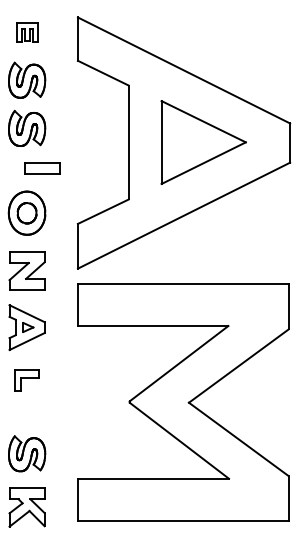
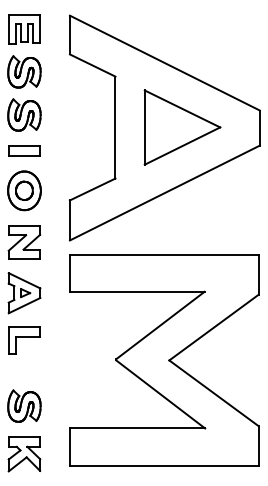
part: (27, 32) -> (24, 29), size x1.67
part: (42, 168) -> (24, 150), moved
part: (27, 380) -> (24, 340), size x1.43

